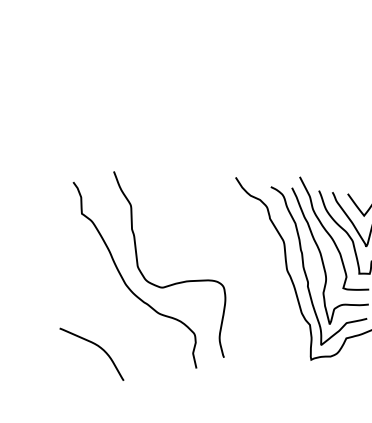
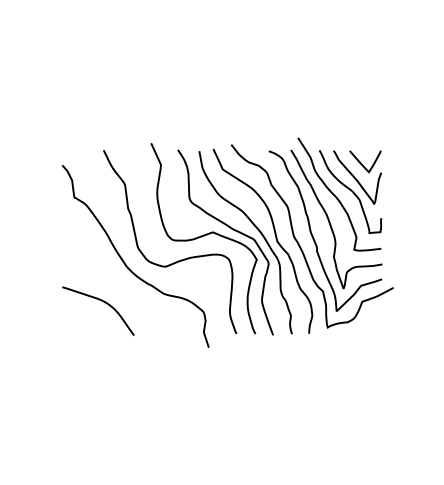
part: (227, 267) -> (231, 239), added
curve: (97, 346) -> (103, 302), moved

